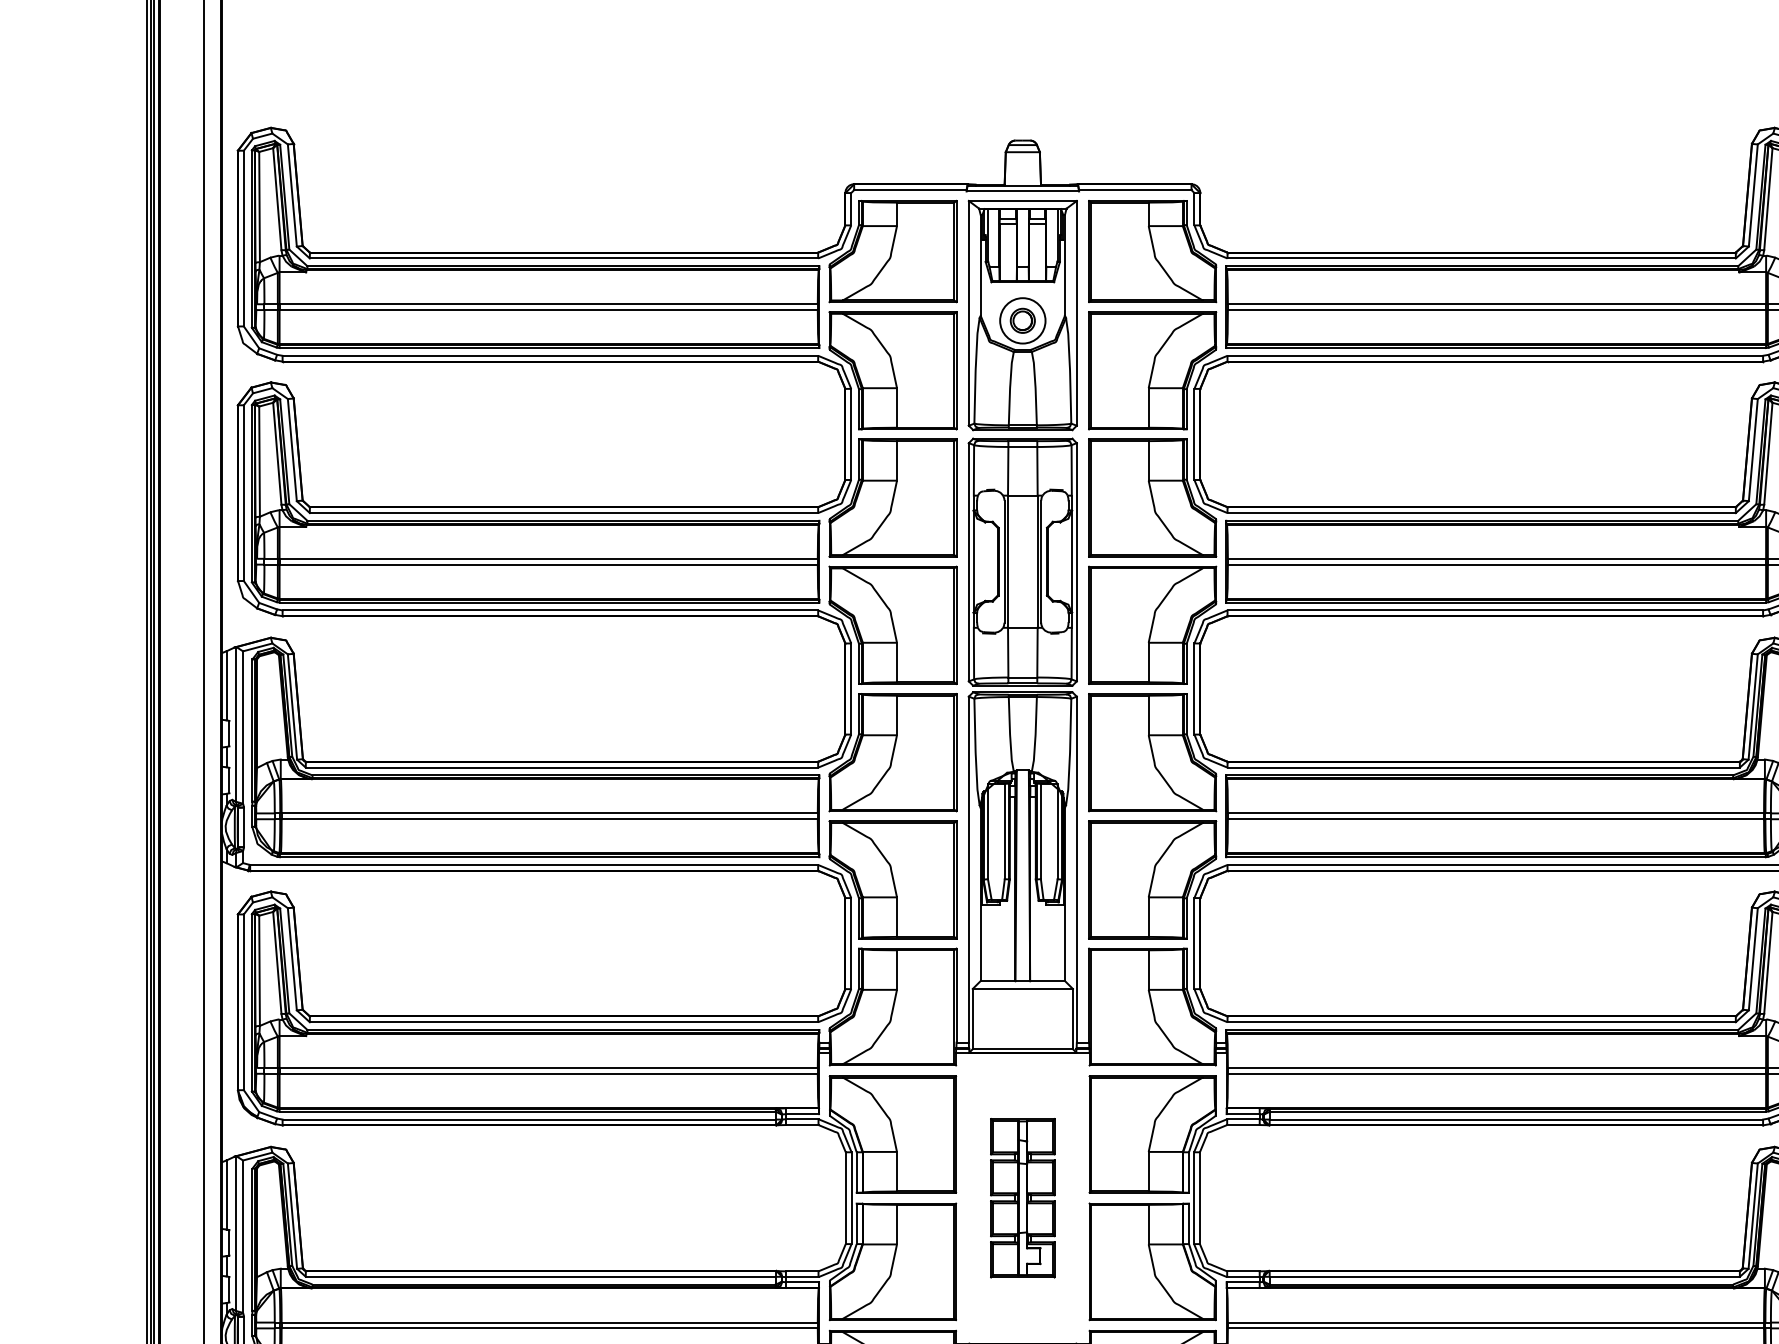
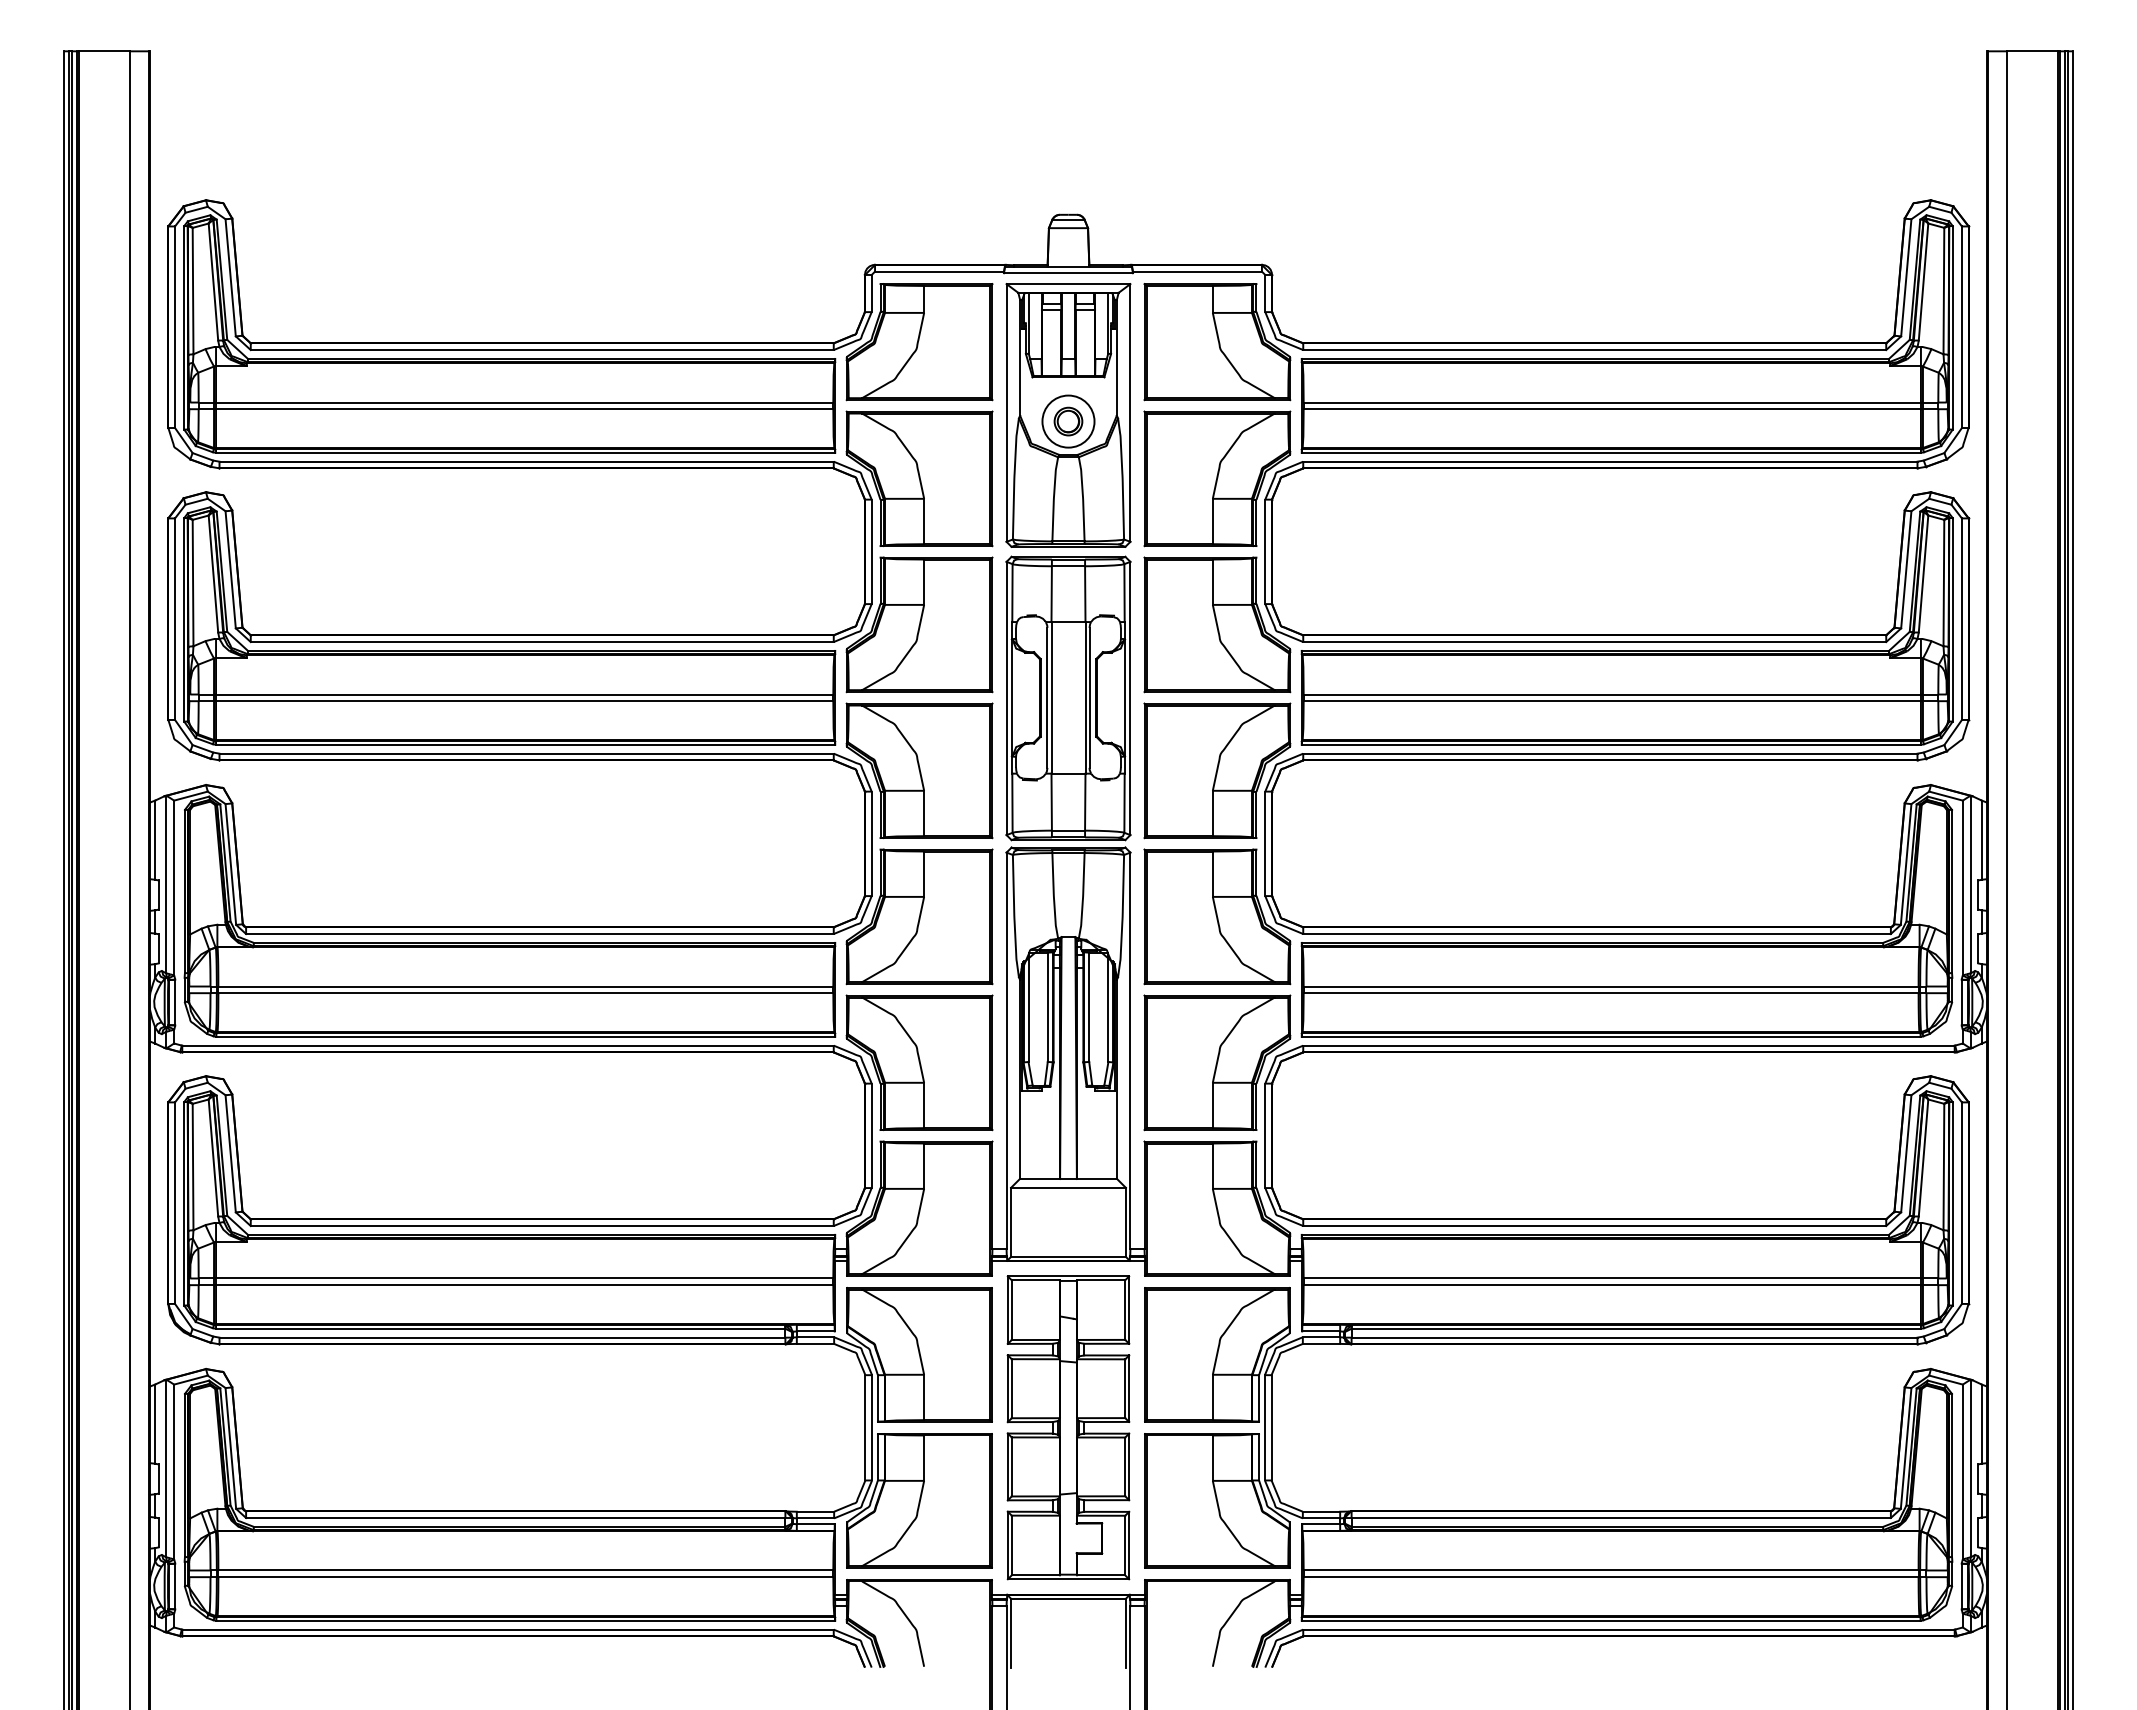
part: (1022, 1197) -> (1068, 1427), size x1.67

